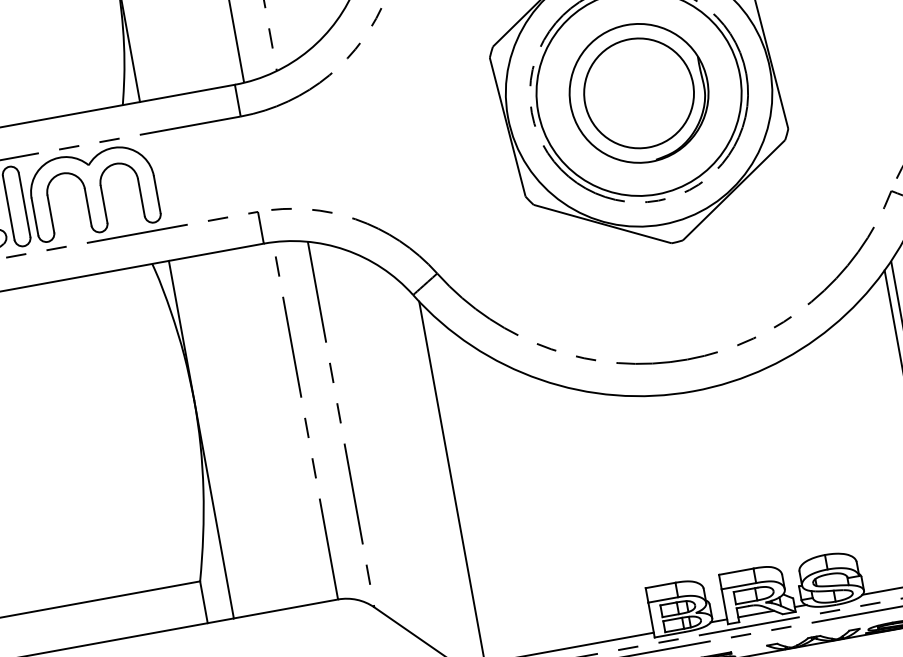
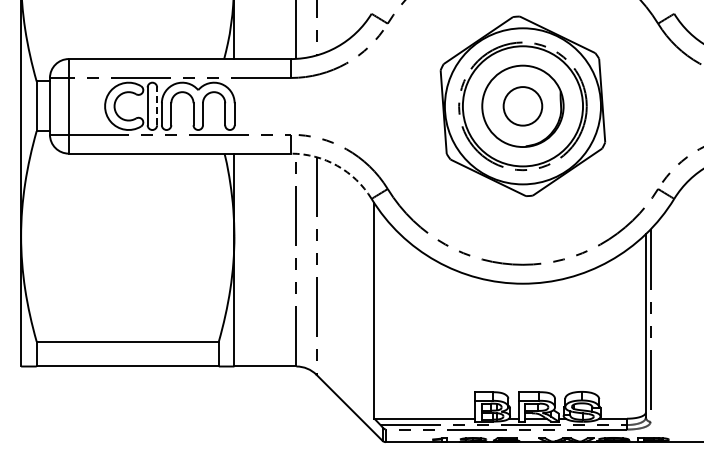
circle: (638, 93) -> (522, 106), size x0.6
line: (25, 205) -> (157, 106), solid -> dashed
arc: (345, 249) -> (337, 165), solid -> dashed

